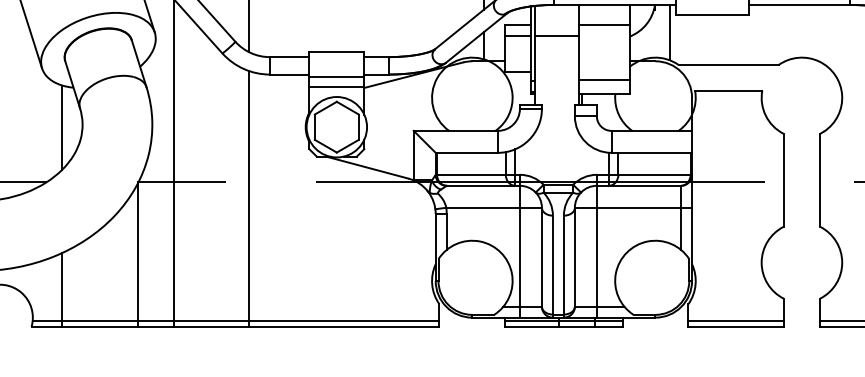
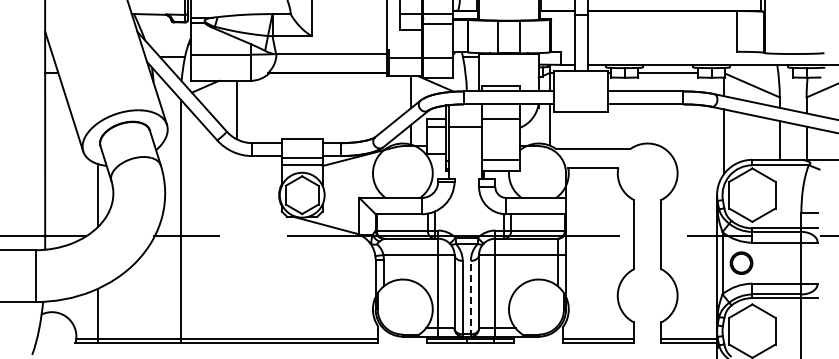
line: (248, 198) -> (236, 248), removed
line: (137, 255) -> (154, 290), removed
line: (563, 266) -> (470, 298), solid -> dashed

